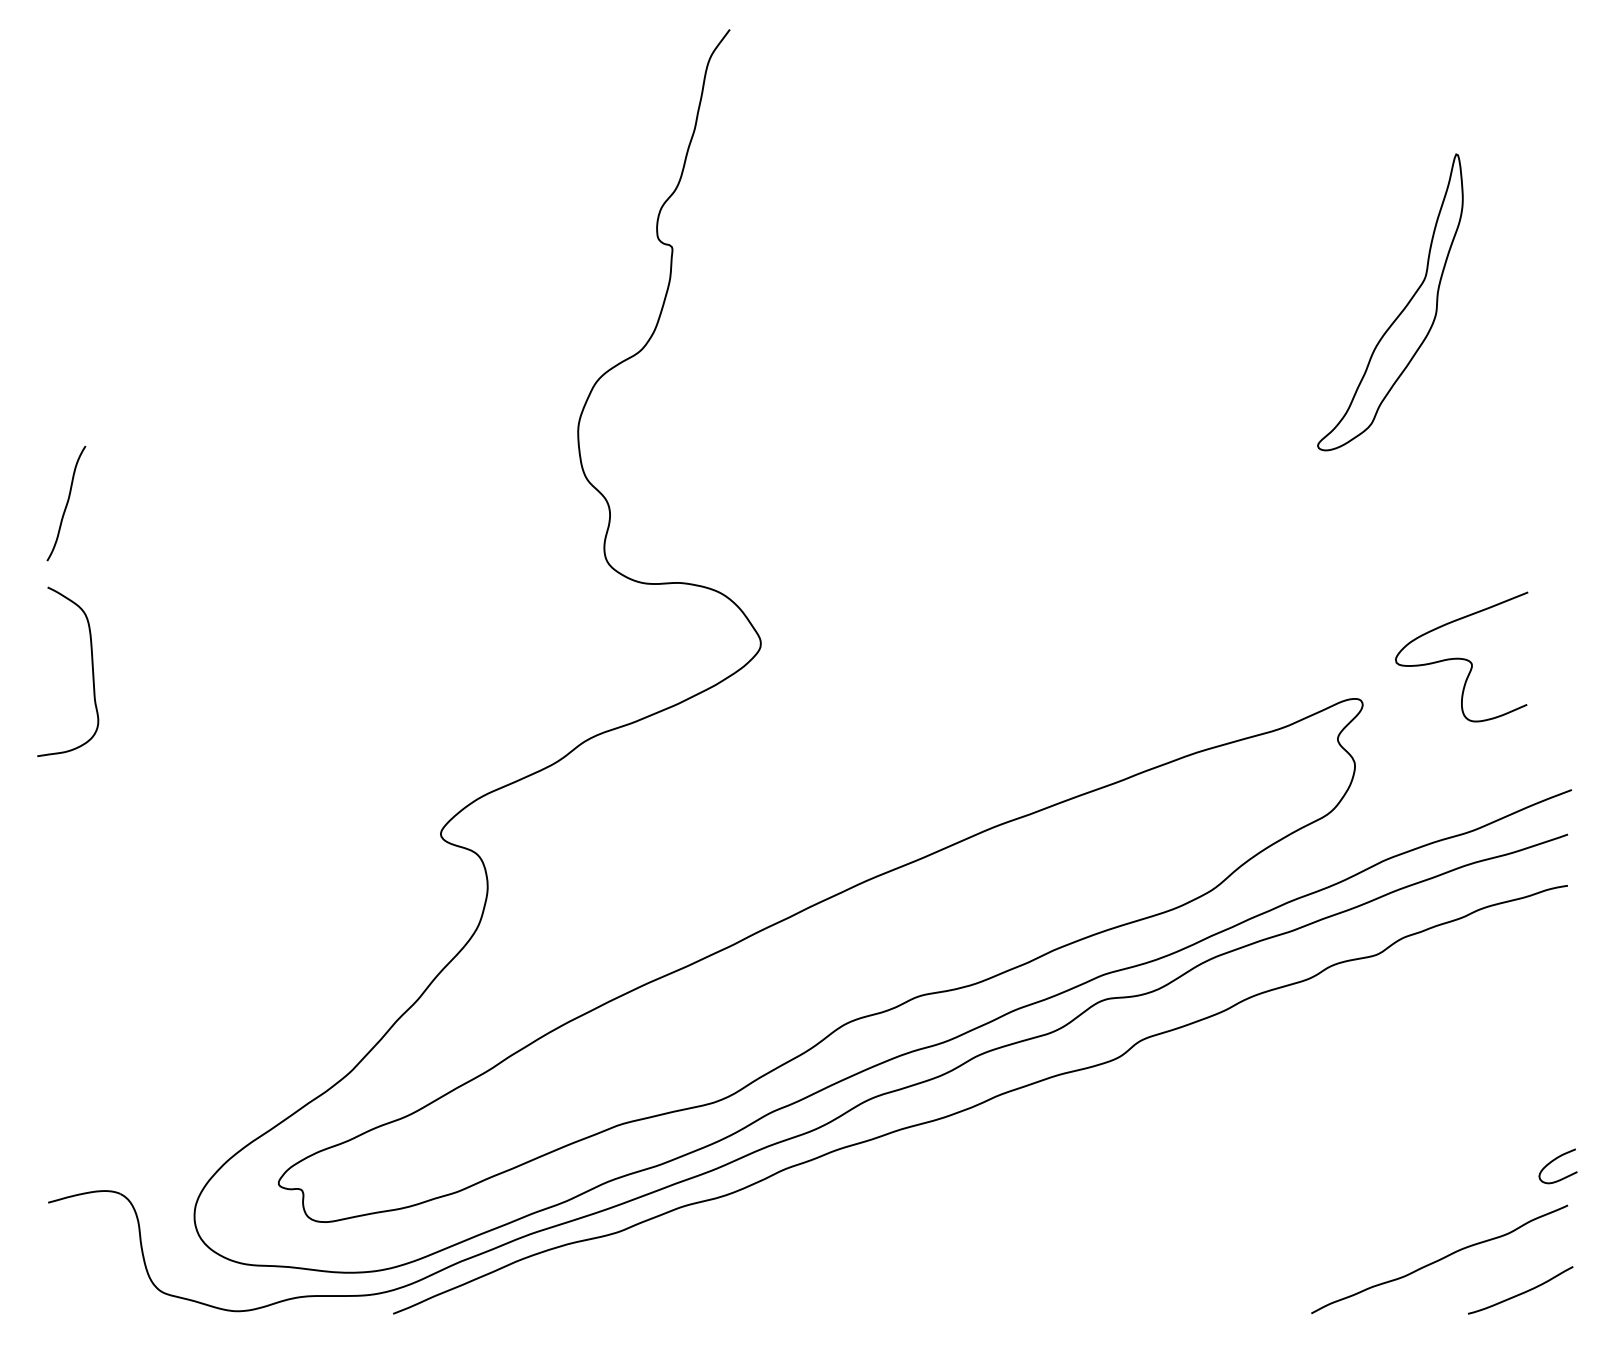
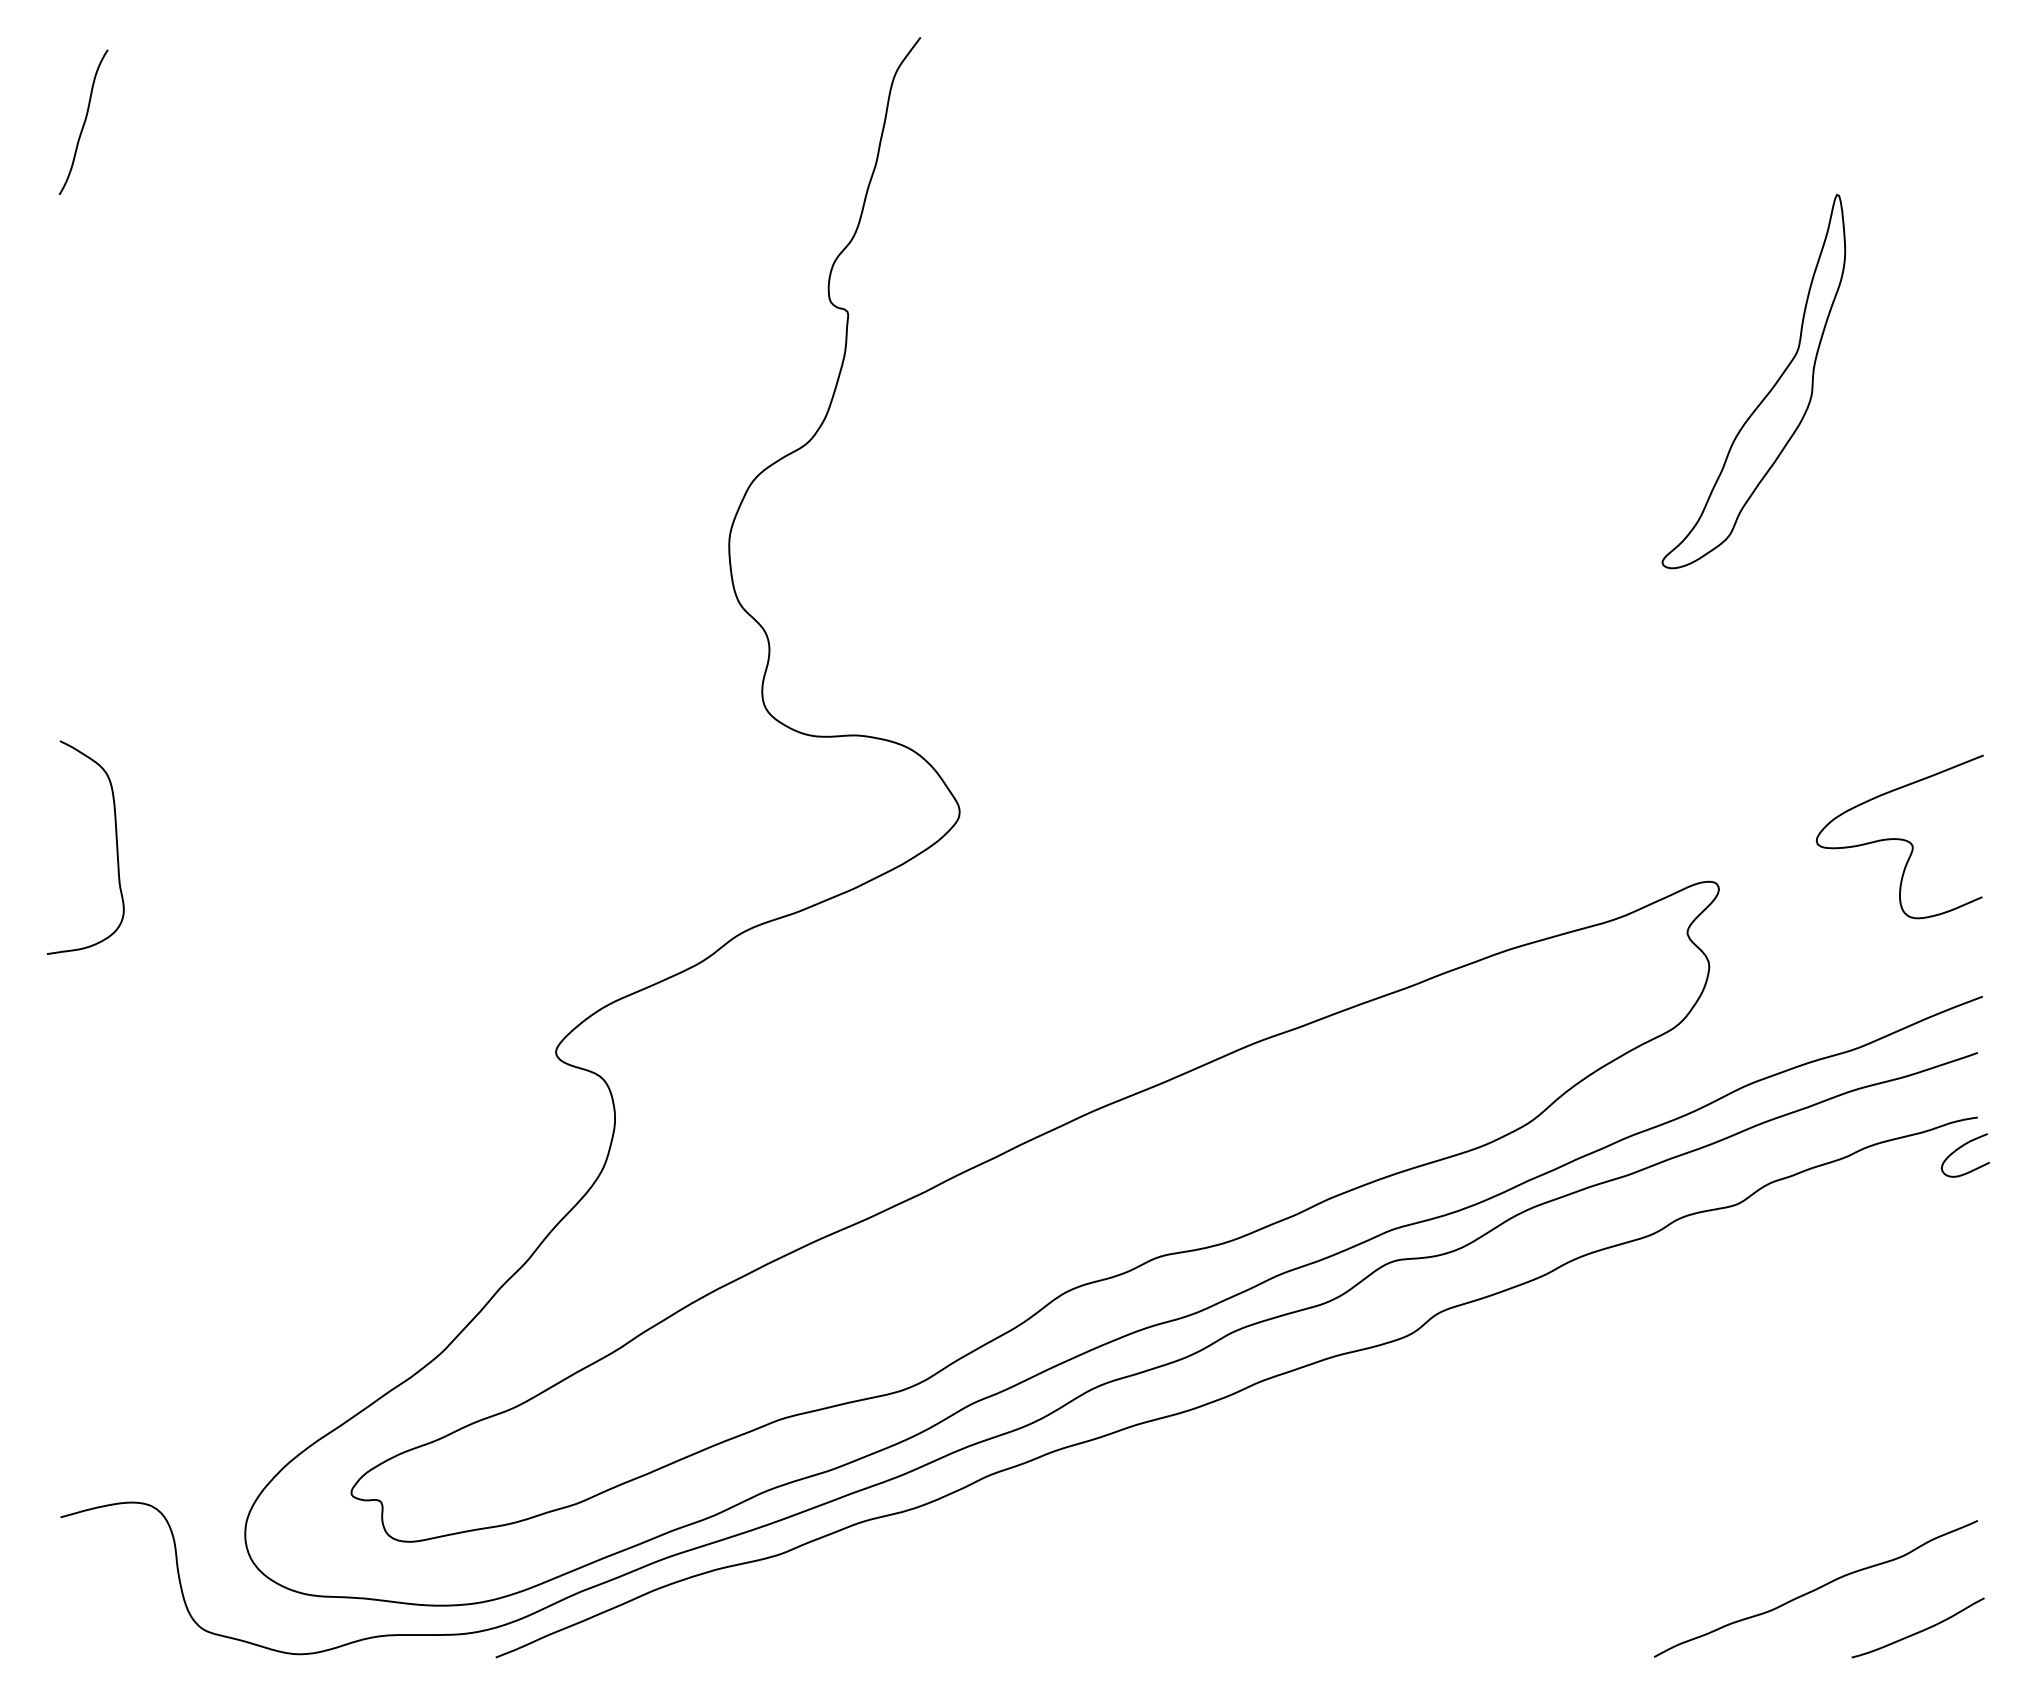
curve: (67, 502) -> (84, 121), moved
curve: (1461, 658) -> (1899, 838), moved
curve: (1554, 1160) -> (1960, 1148), moved

